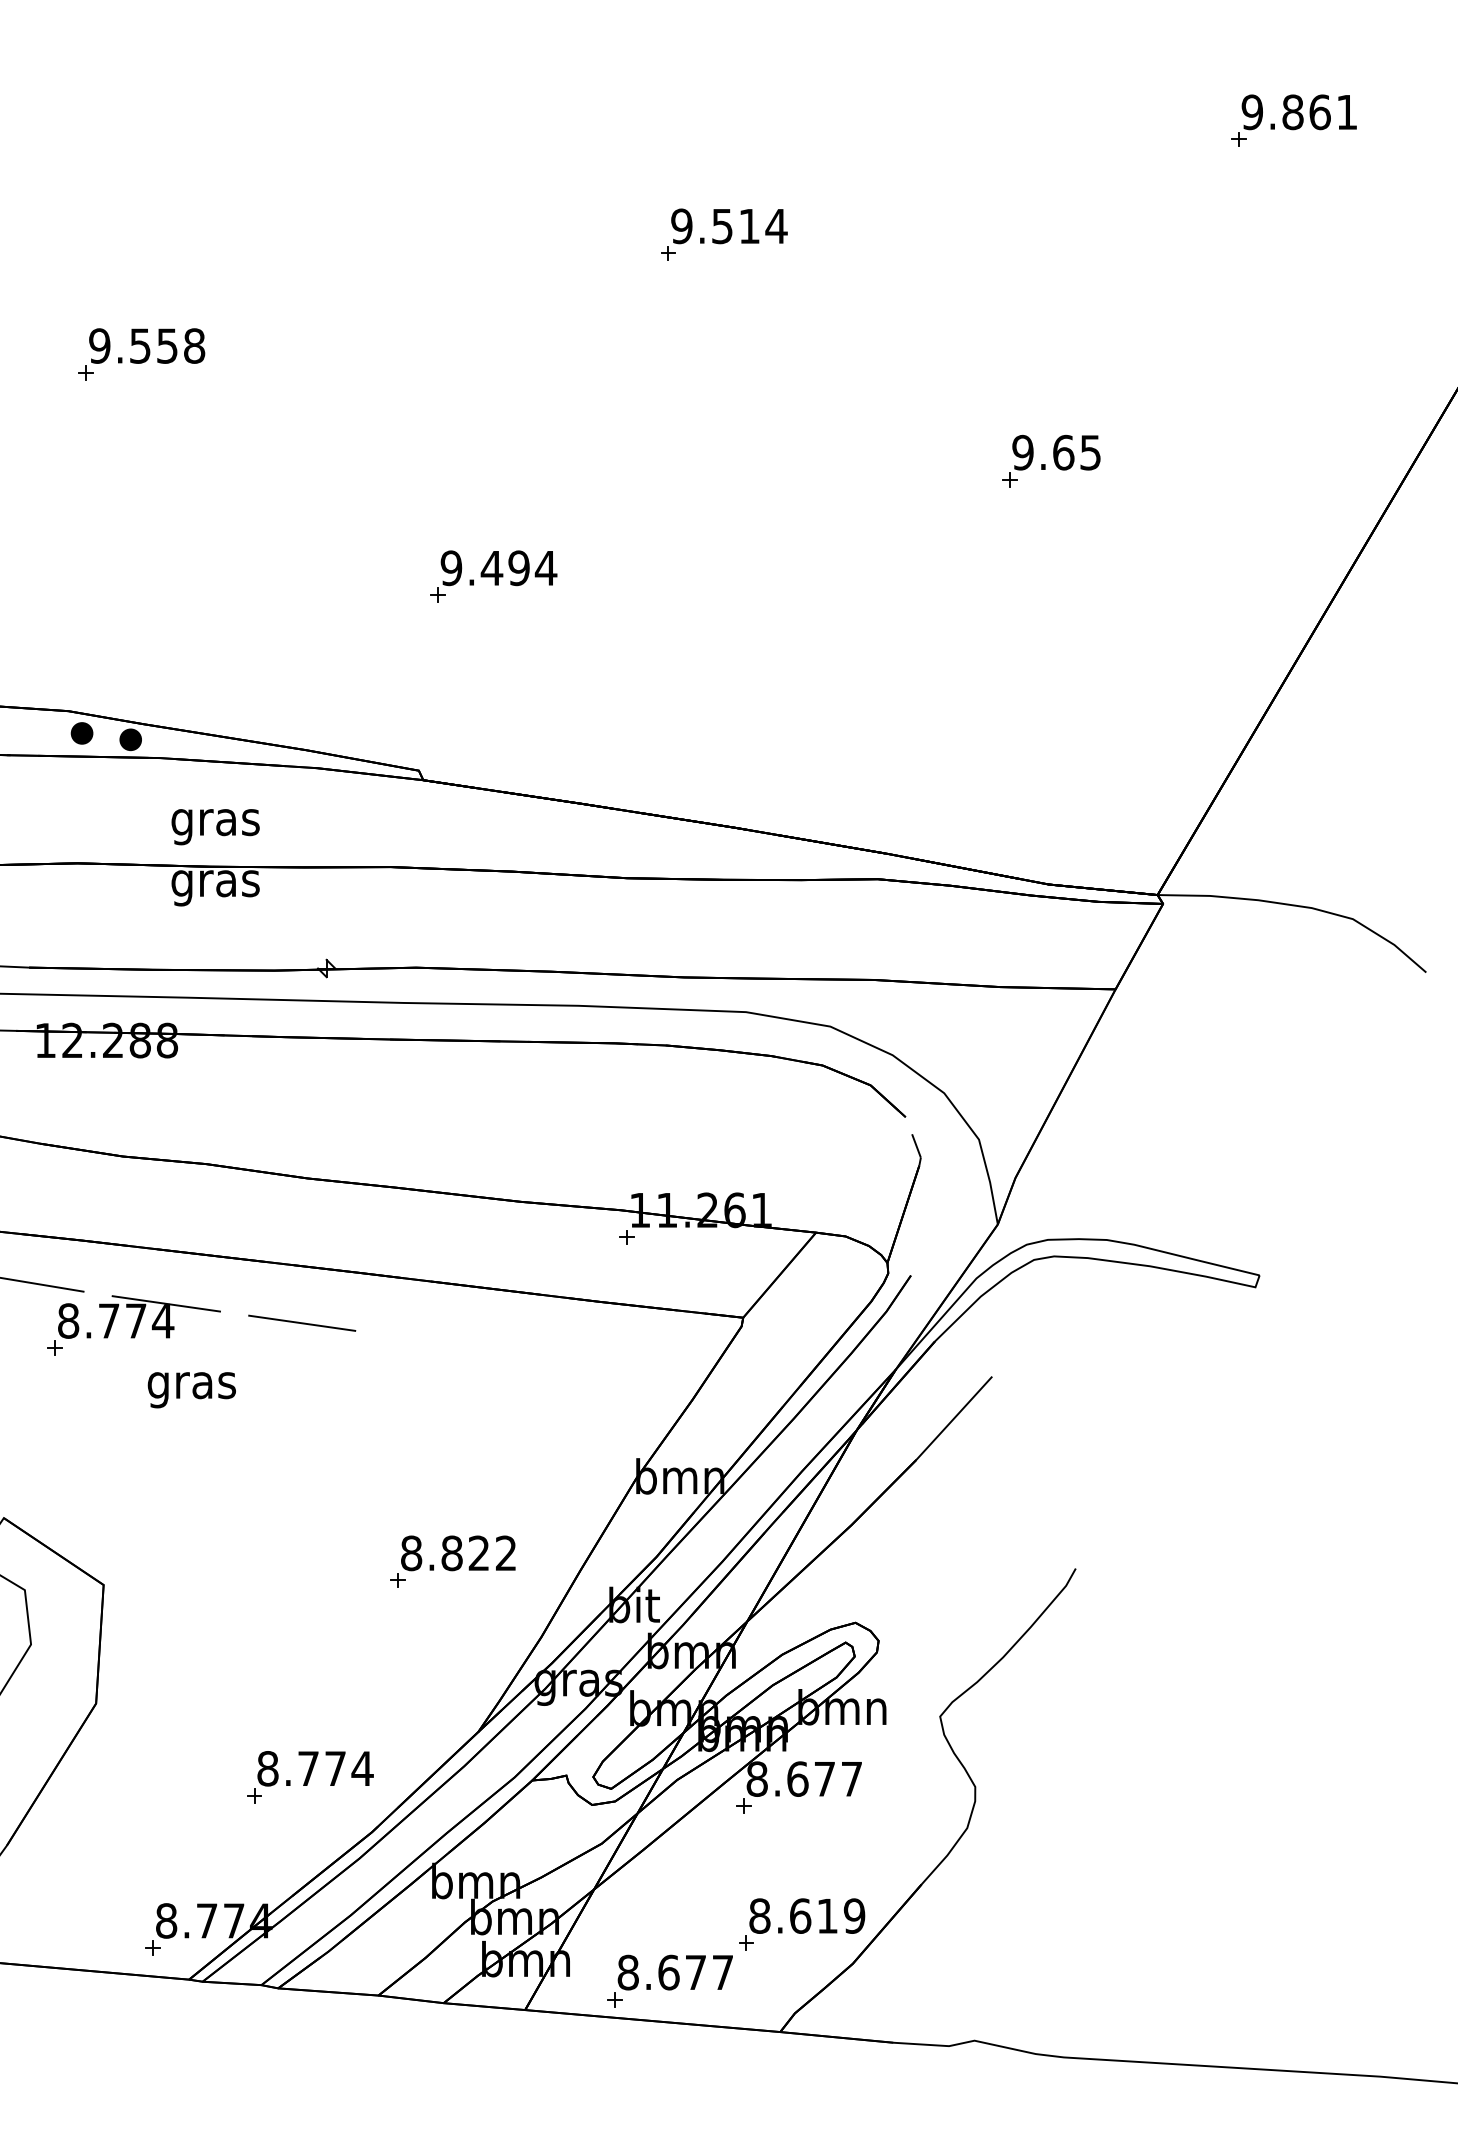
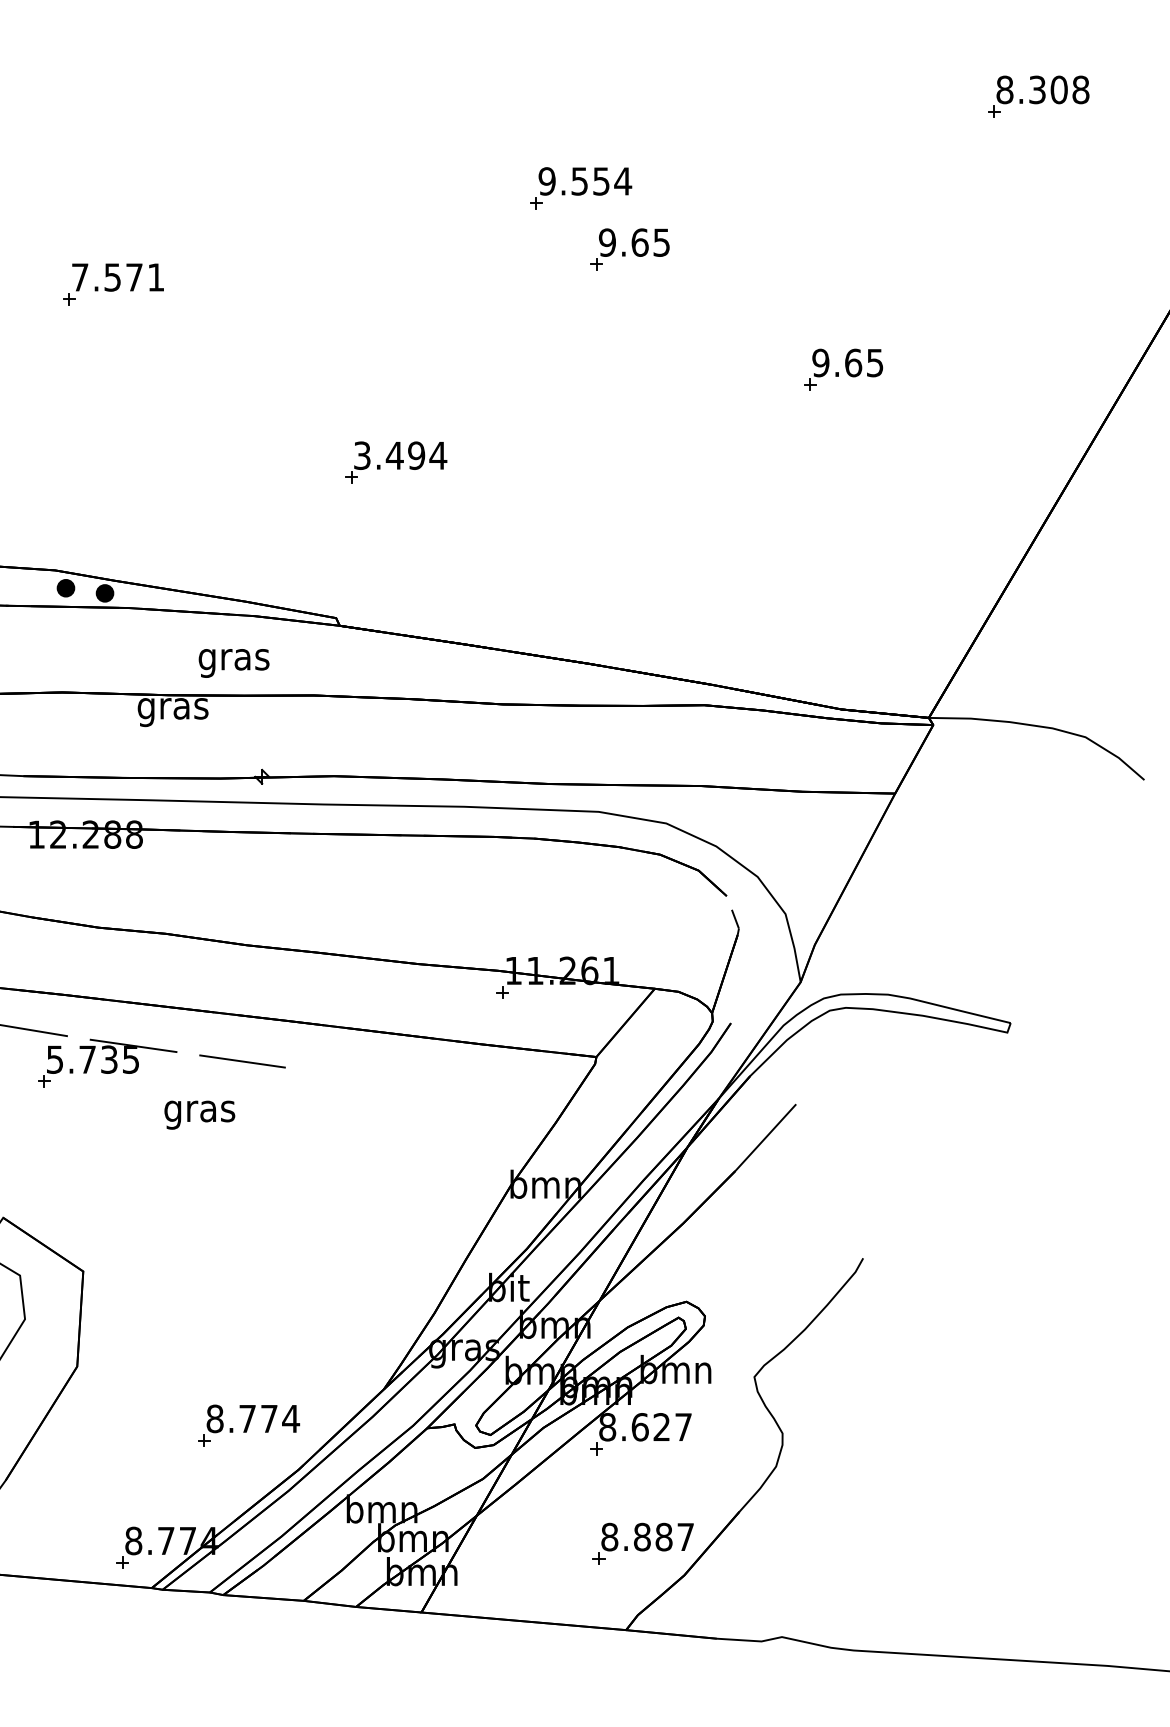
text: (1299, 112) -> (1042, 90), 9.861 -> 8.308
text: (749, 226) -> (601, 181), 9.514 -> 9.554
part: (785, 310) -> (630, 248), added
text: (147, 345) -> (118, 277), 9.558 -> 7.571
text: (451, 567) -> (362, 455), 9.494 -> 3.494
text: (215, 827) -> (233, 663), moved
text: (116, 1320) -> (93, 1059), 8.774 -> 5.735
text: (191, 1390) -> (199, 1115), moved
part: (452, 1561) -> (363, 1252), removed
text: (824, 1778) -> (661, 1426), 8.677 -> 8.627
text: (827, 1915) -> (664, 1536), 8.619 -> 8.887
part: (669, 1980) -> (537, 1588), removed

